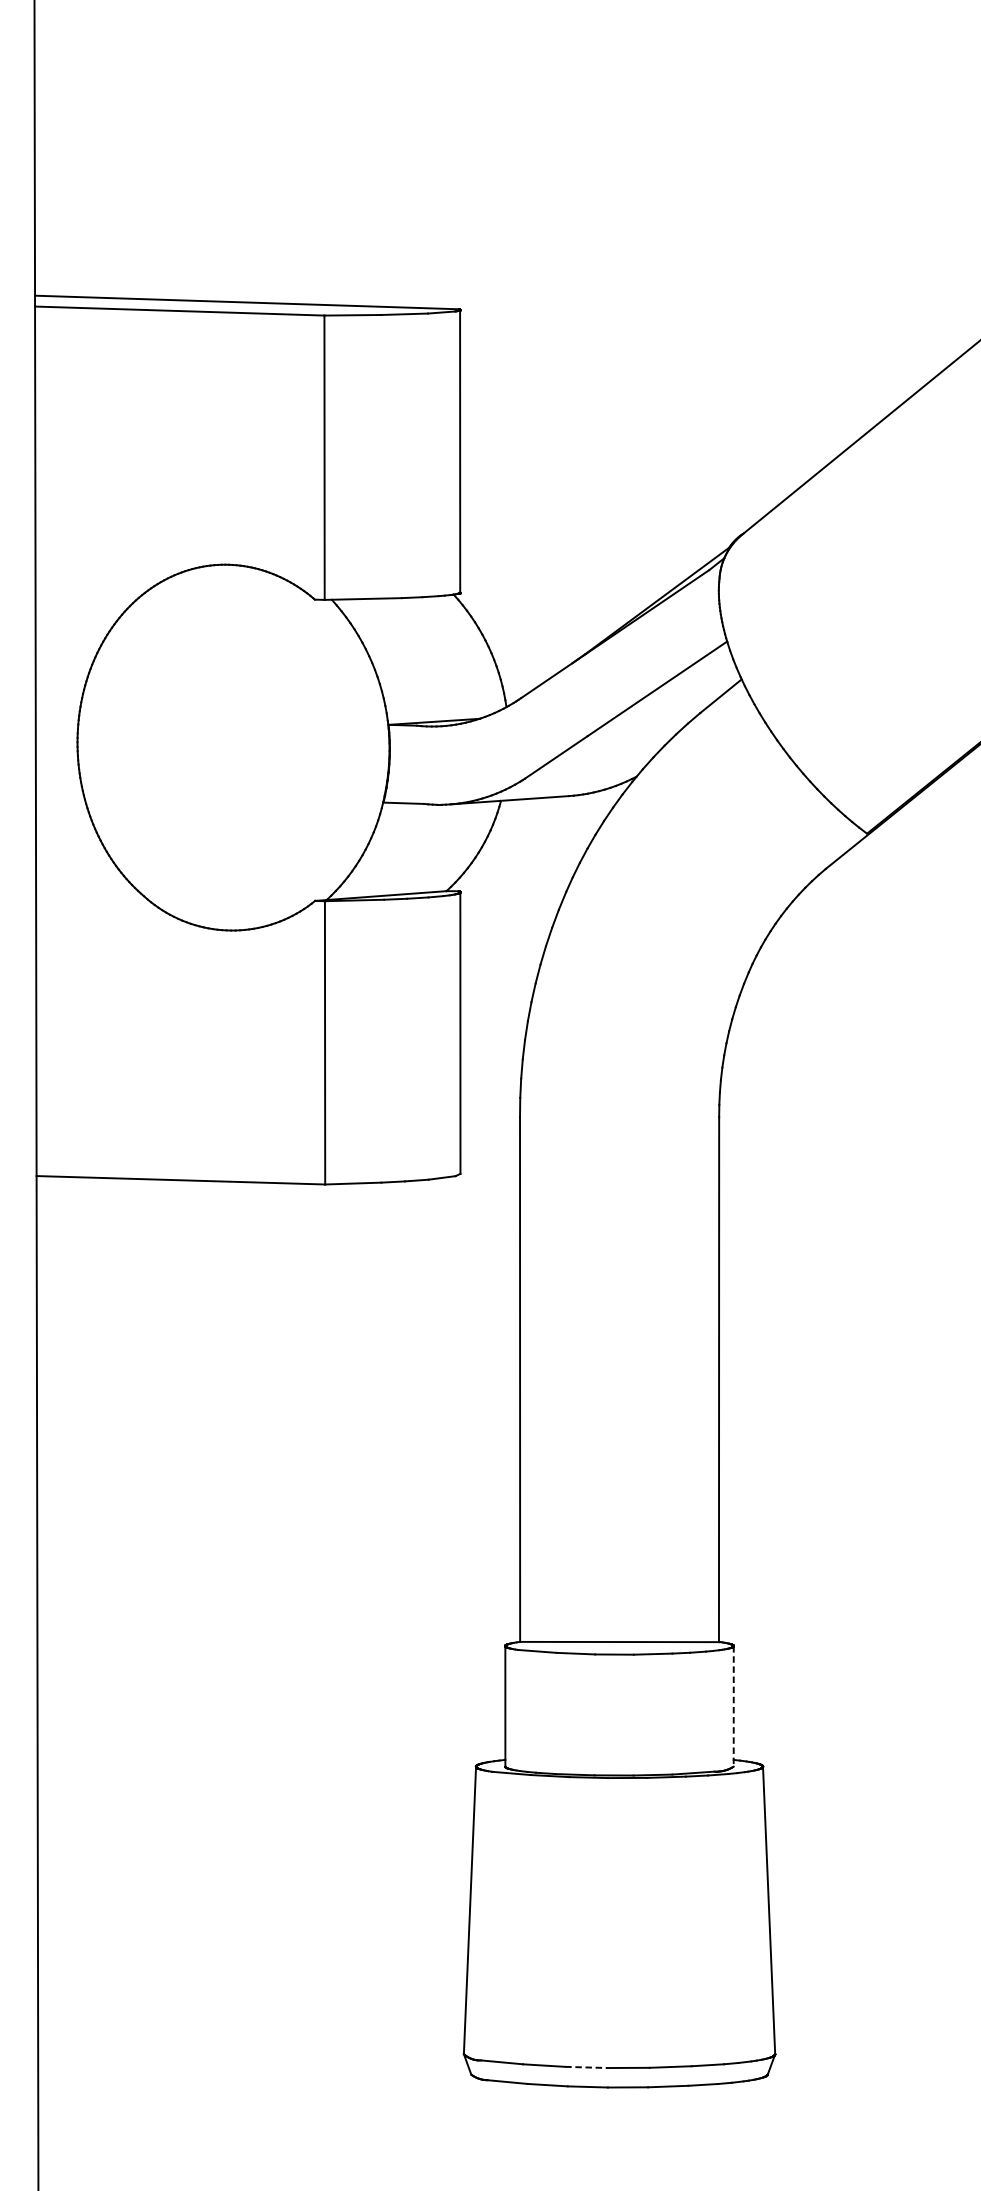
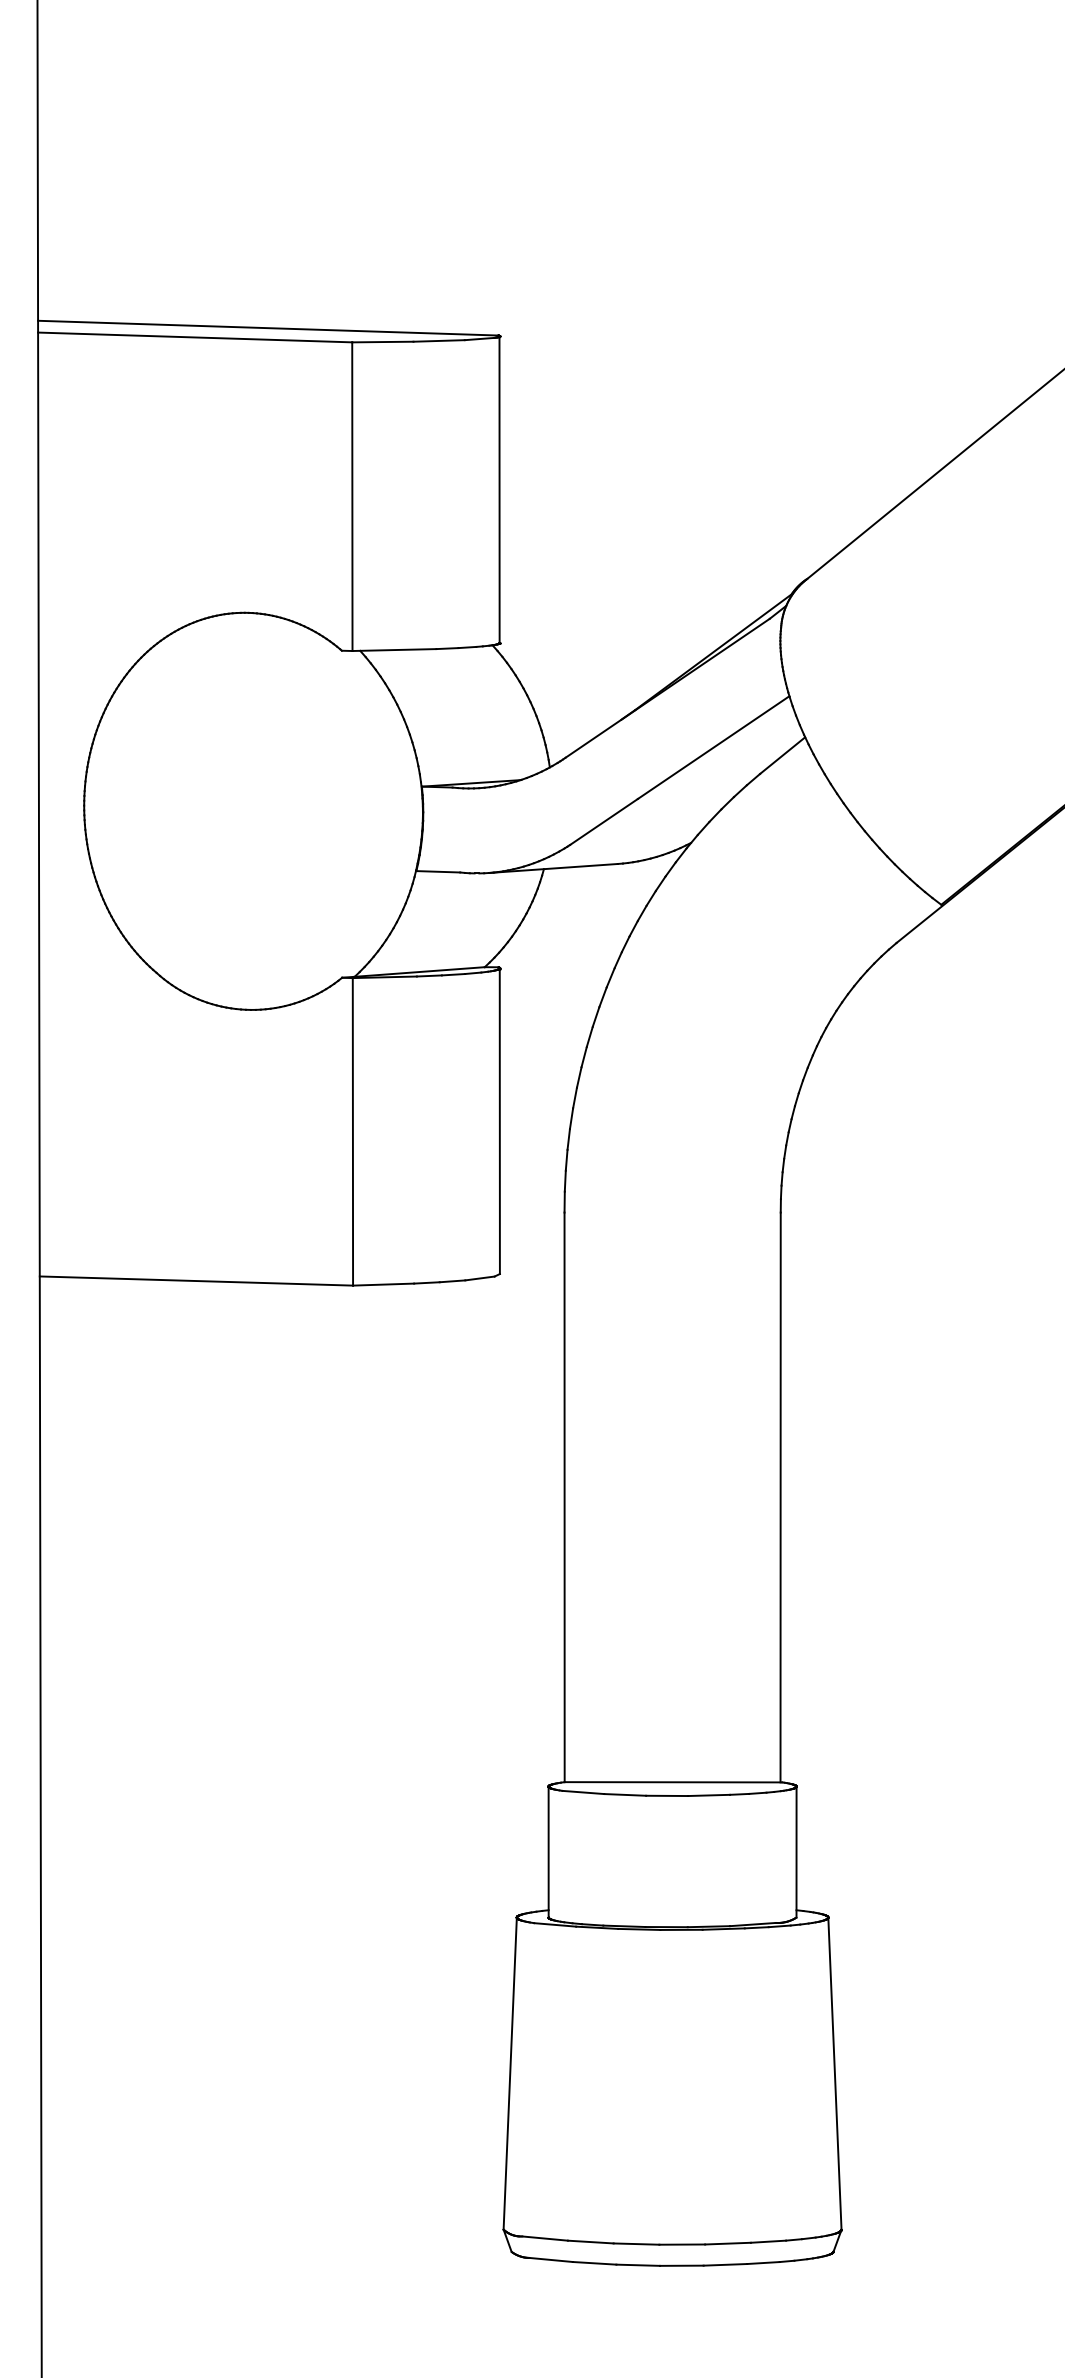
line: (733, 1706) -> (796, 1852), dashed -> solid
line: (586, 2067) -> (636, 2244), dashed -> solid

